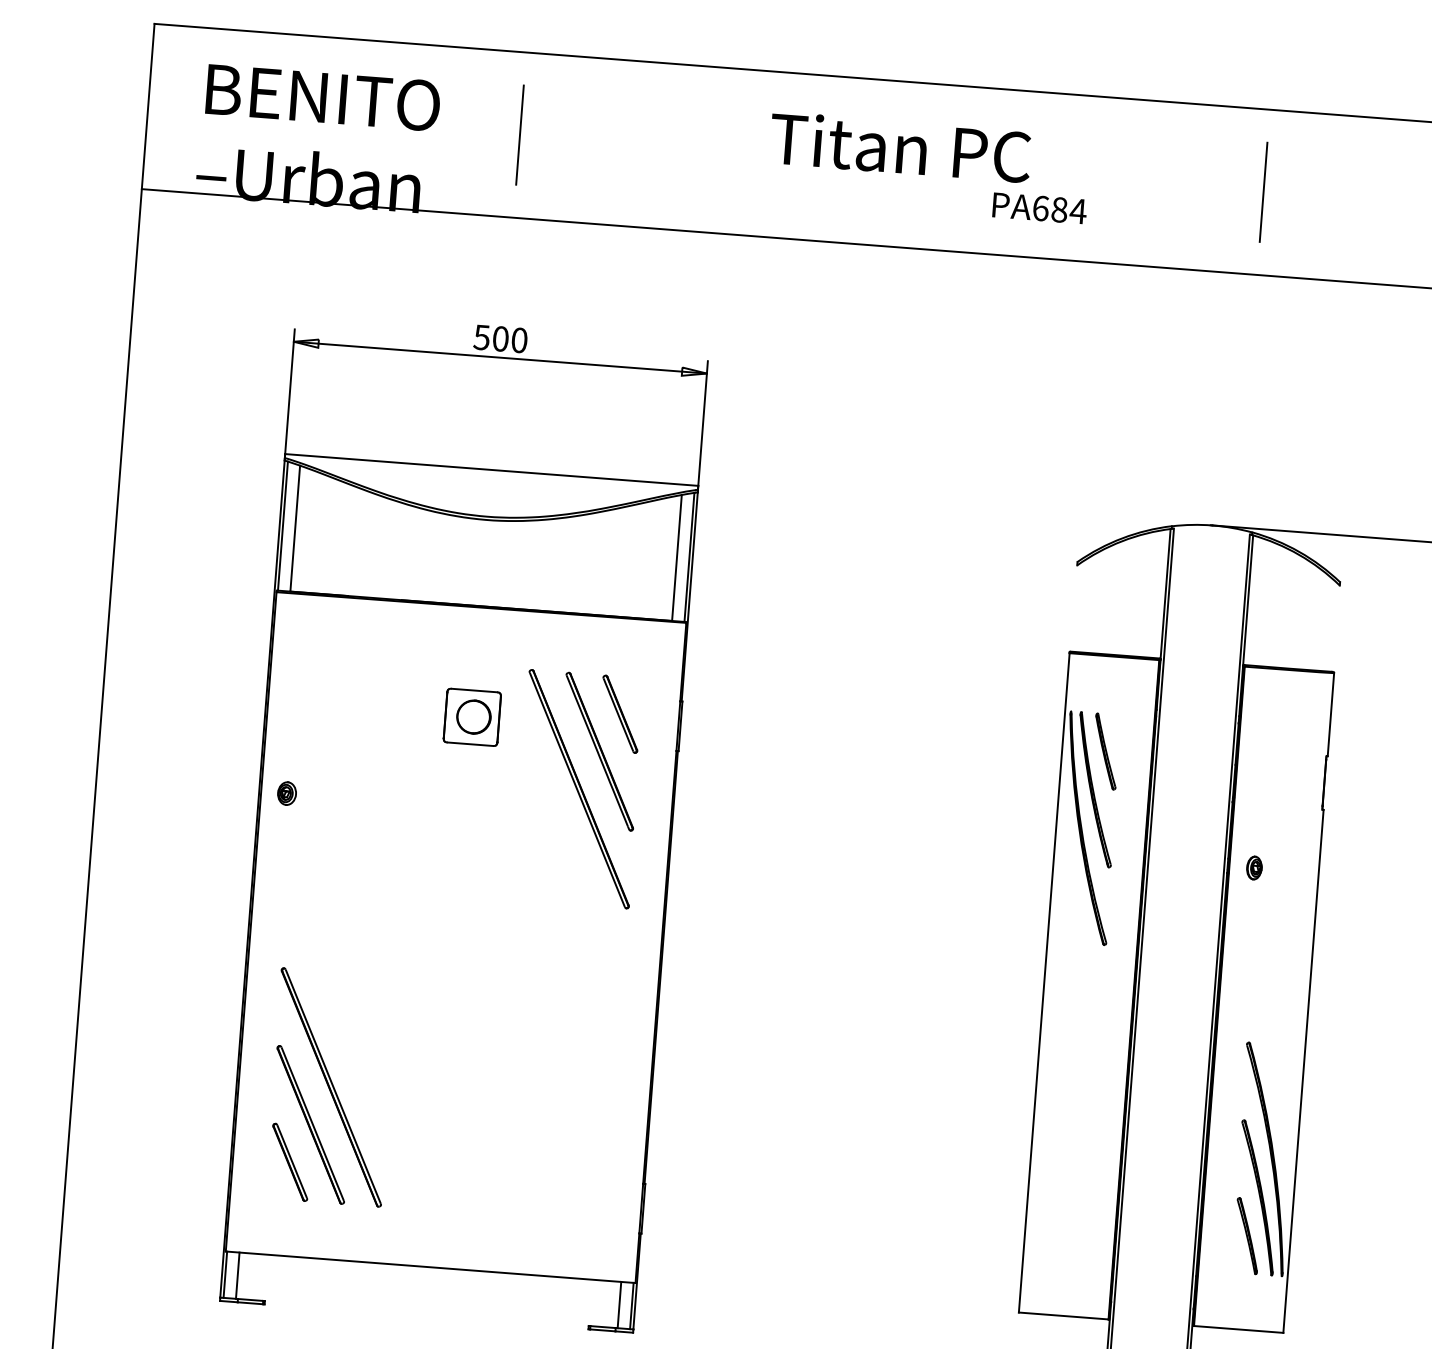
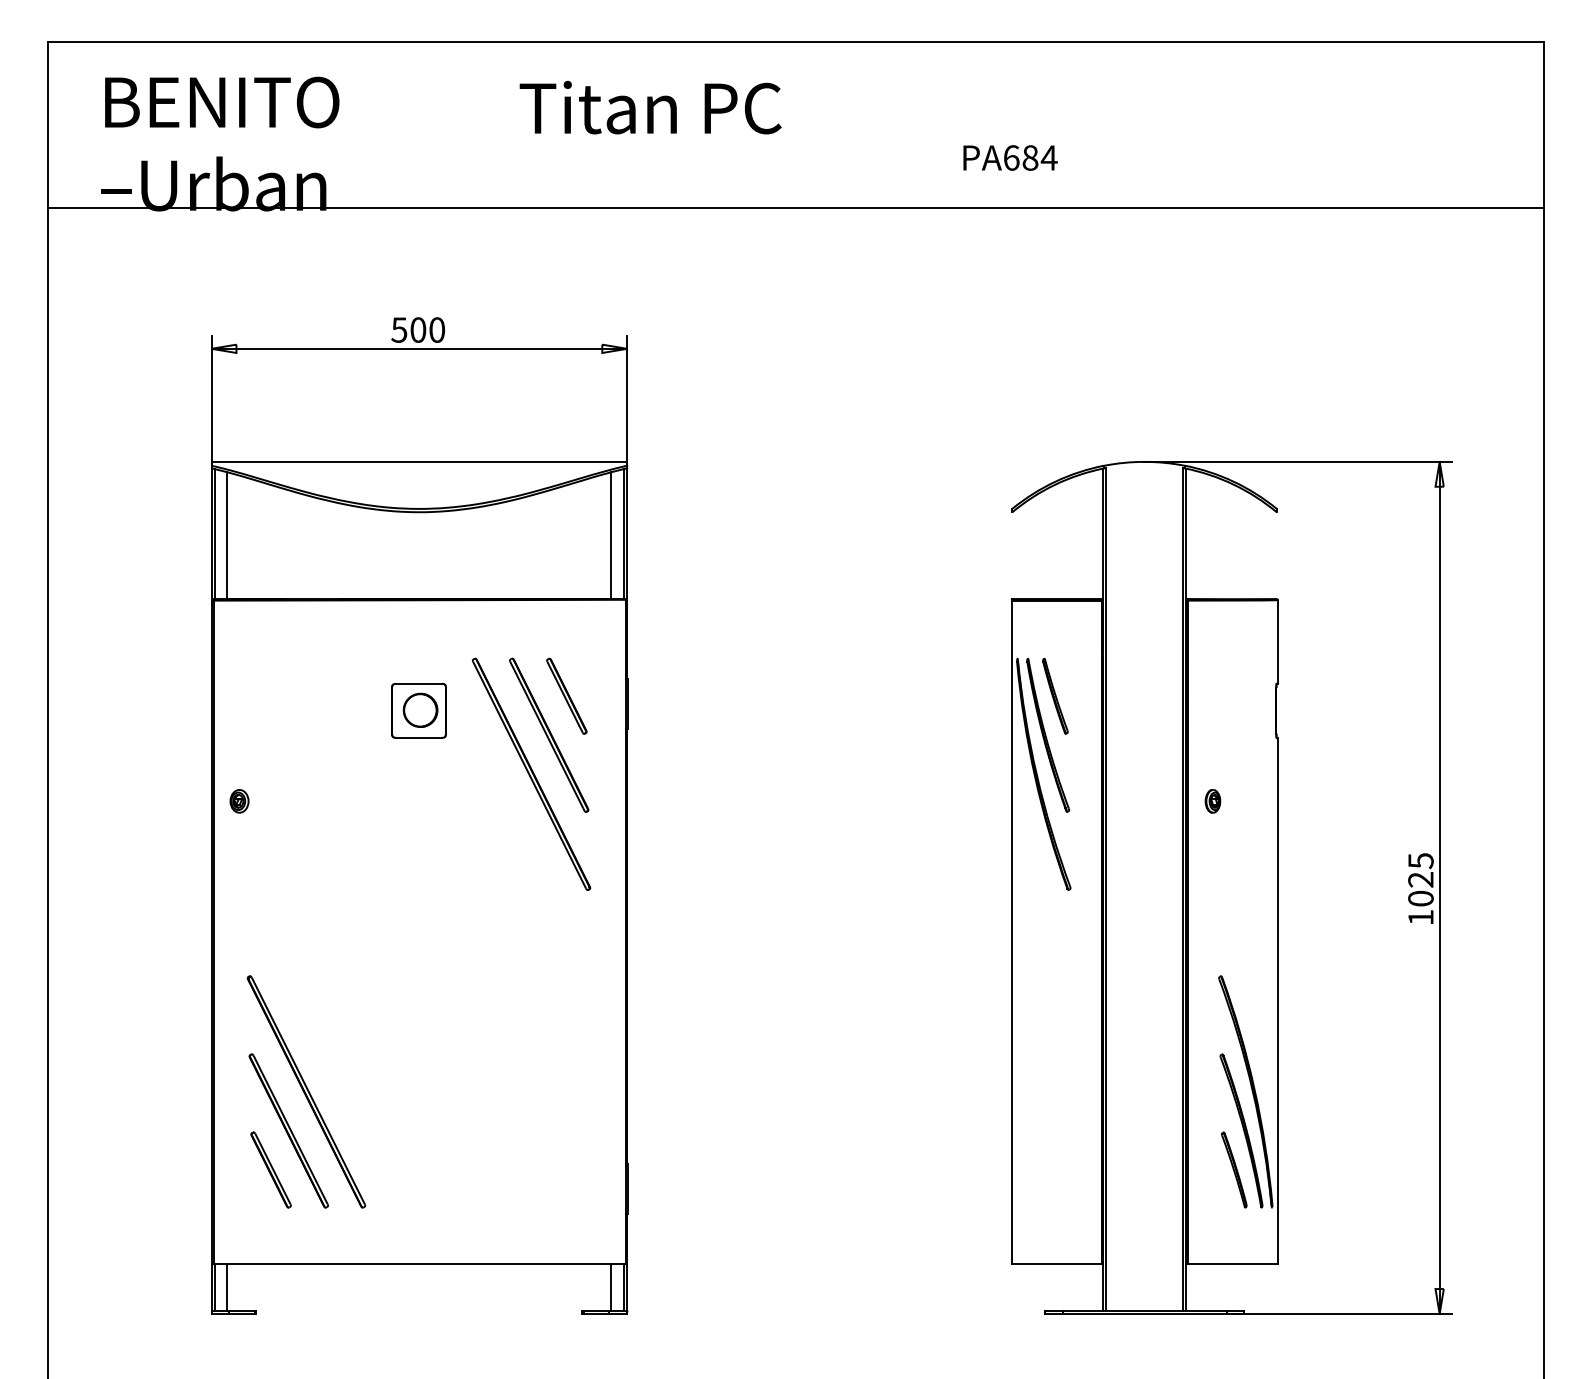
line: (519, 134) -> (421, 124), removed
text: (900, 147) -> (650, 107), moved
line: (1263, 192) -> (1170, 124), removed
text: (1039, 207) -> (1010, 157), moved

